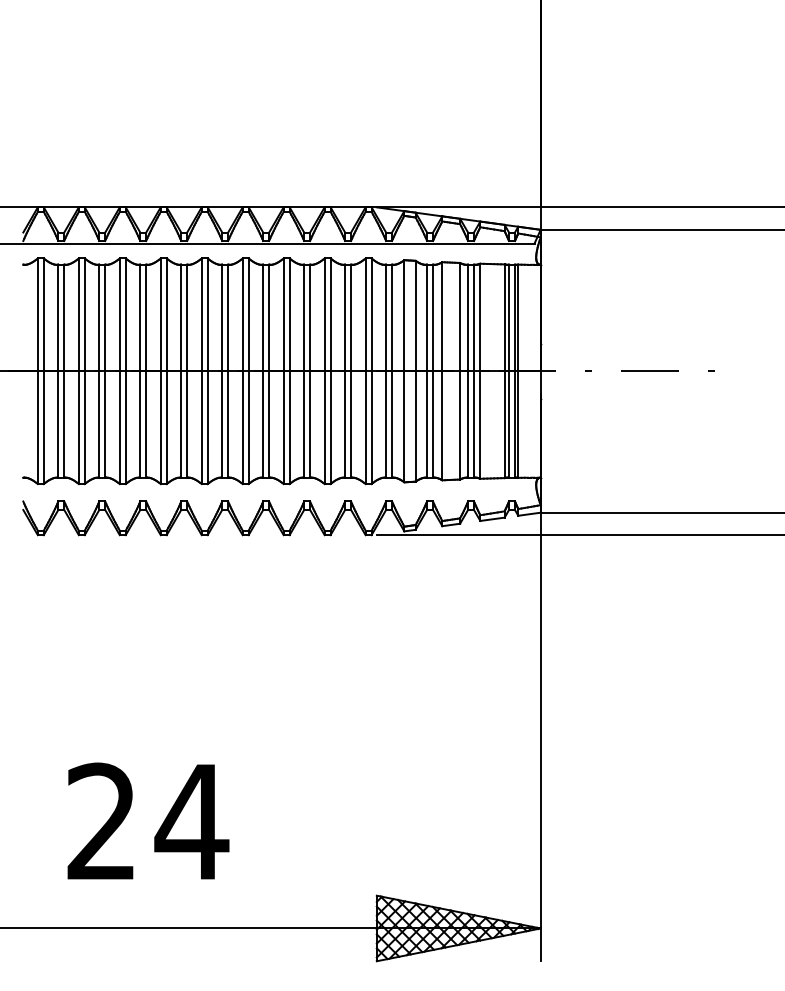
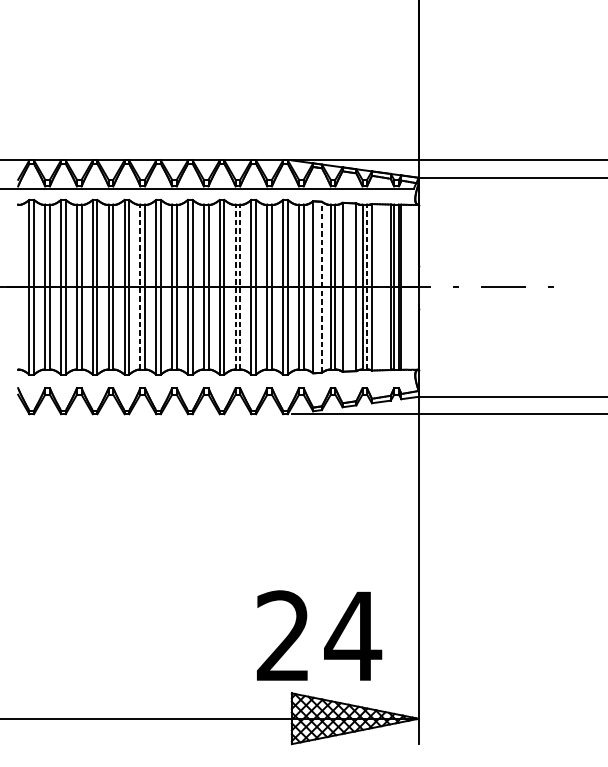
line: (415, 370) -> (321, 286), solid -> dashed
line: (181, 371) -> (140, 287), solid -> dashed
line: (304, 371) -> (235, 287), solid -> dashed
line: (310, 371) -> (240, 287), solid -> dashed
line: (474, 371) -> (367, 287), solid -> dashed
text: (148, 820) -> (319, 635), moved

